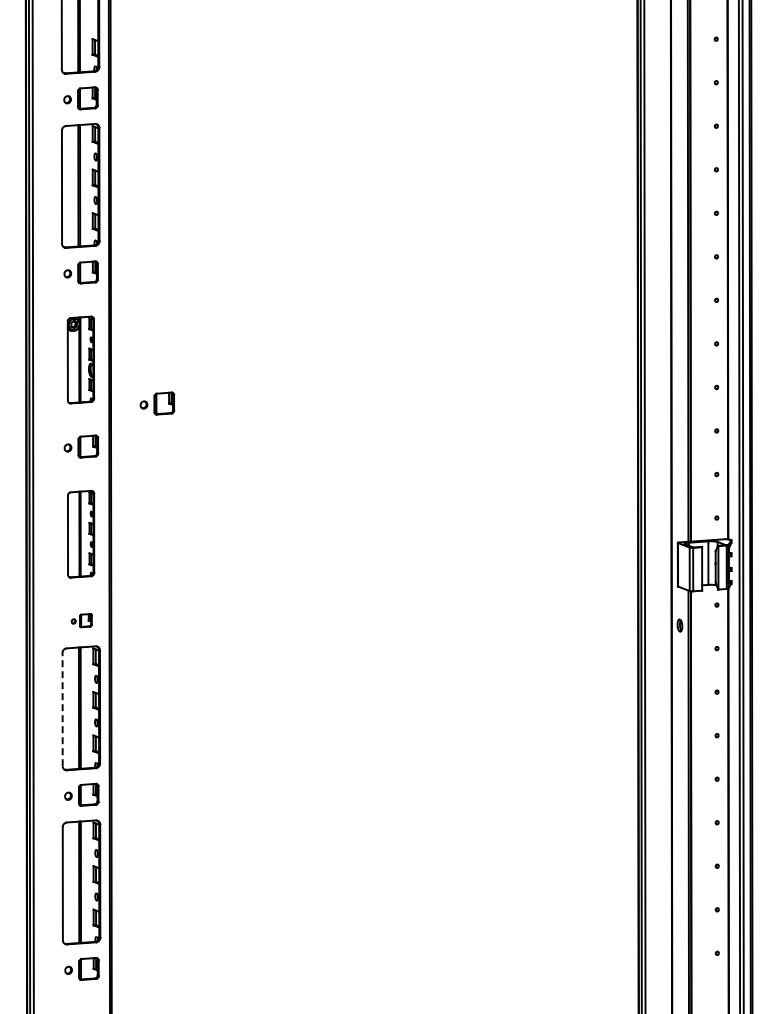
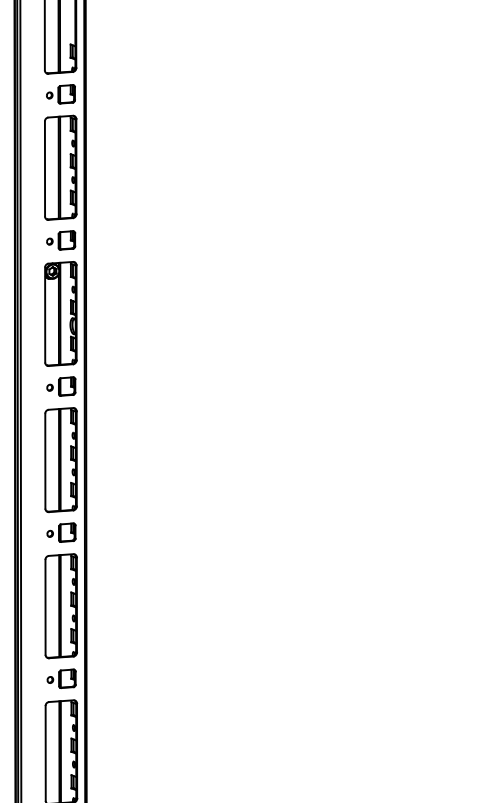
part: (80, 359) -> (60, 313), size x1.43
part: (157, 403) -> (125, 350), removed
part: (80, 534) -> (60, 460), size x1.43
part: (81, 620) -> (61, 532), size x1.67
line: (62, 709) -> (45, 607), dashed -> solid

